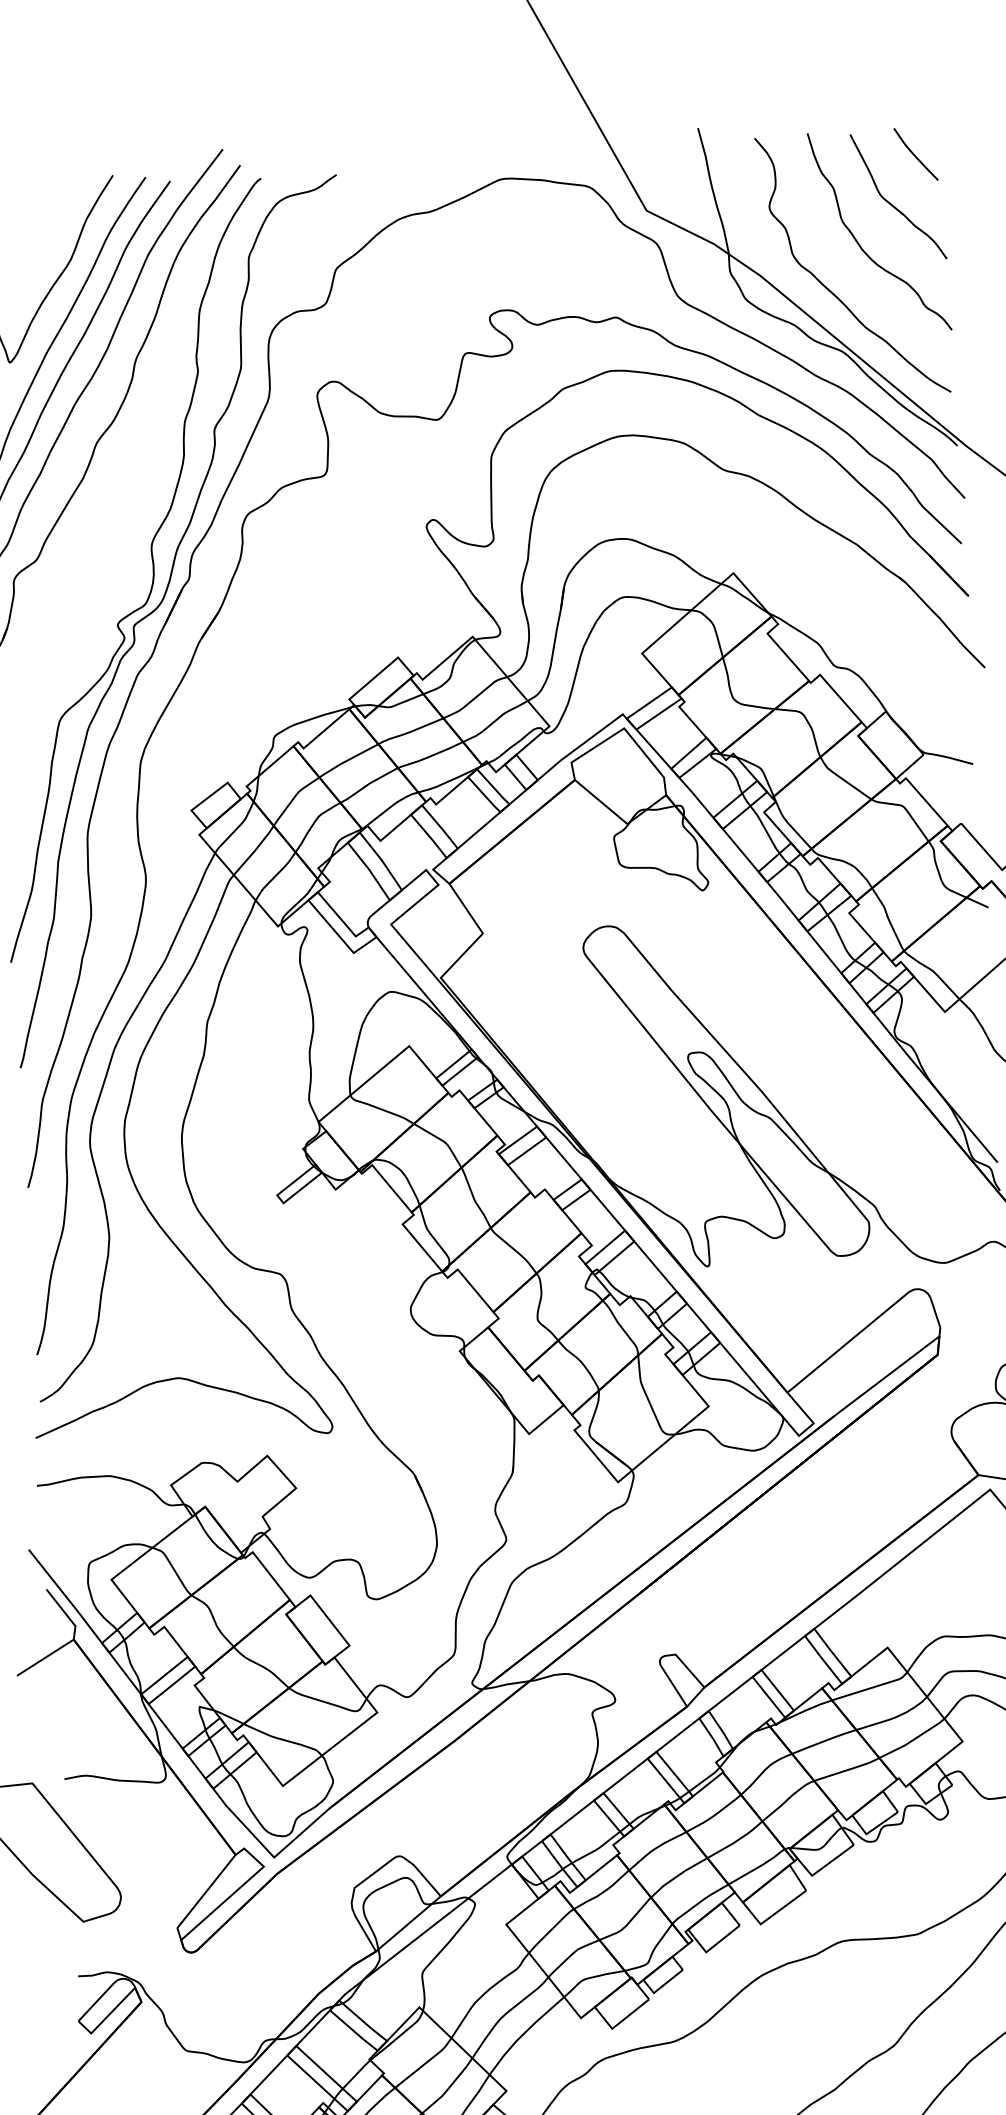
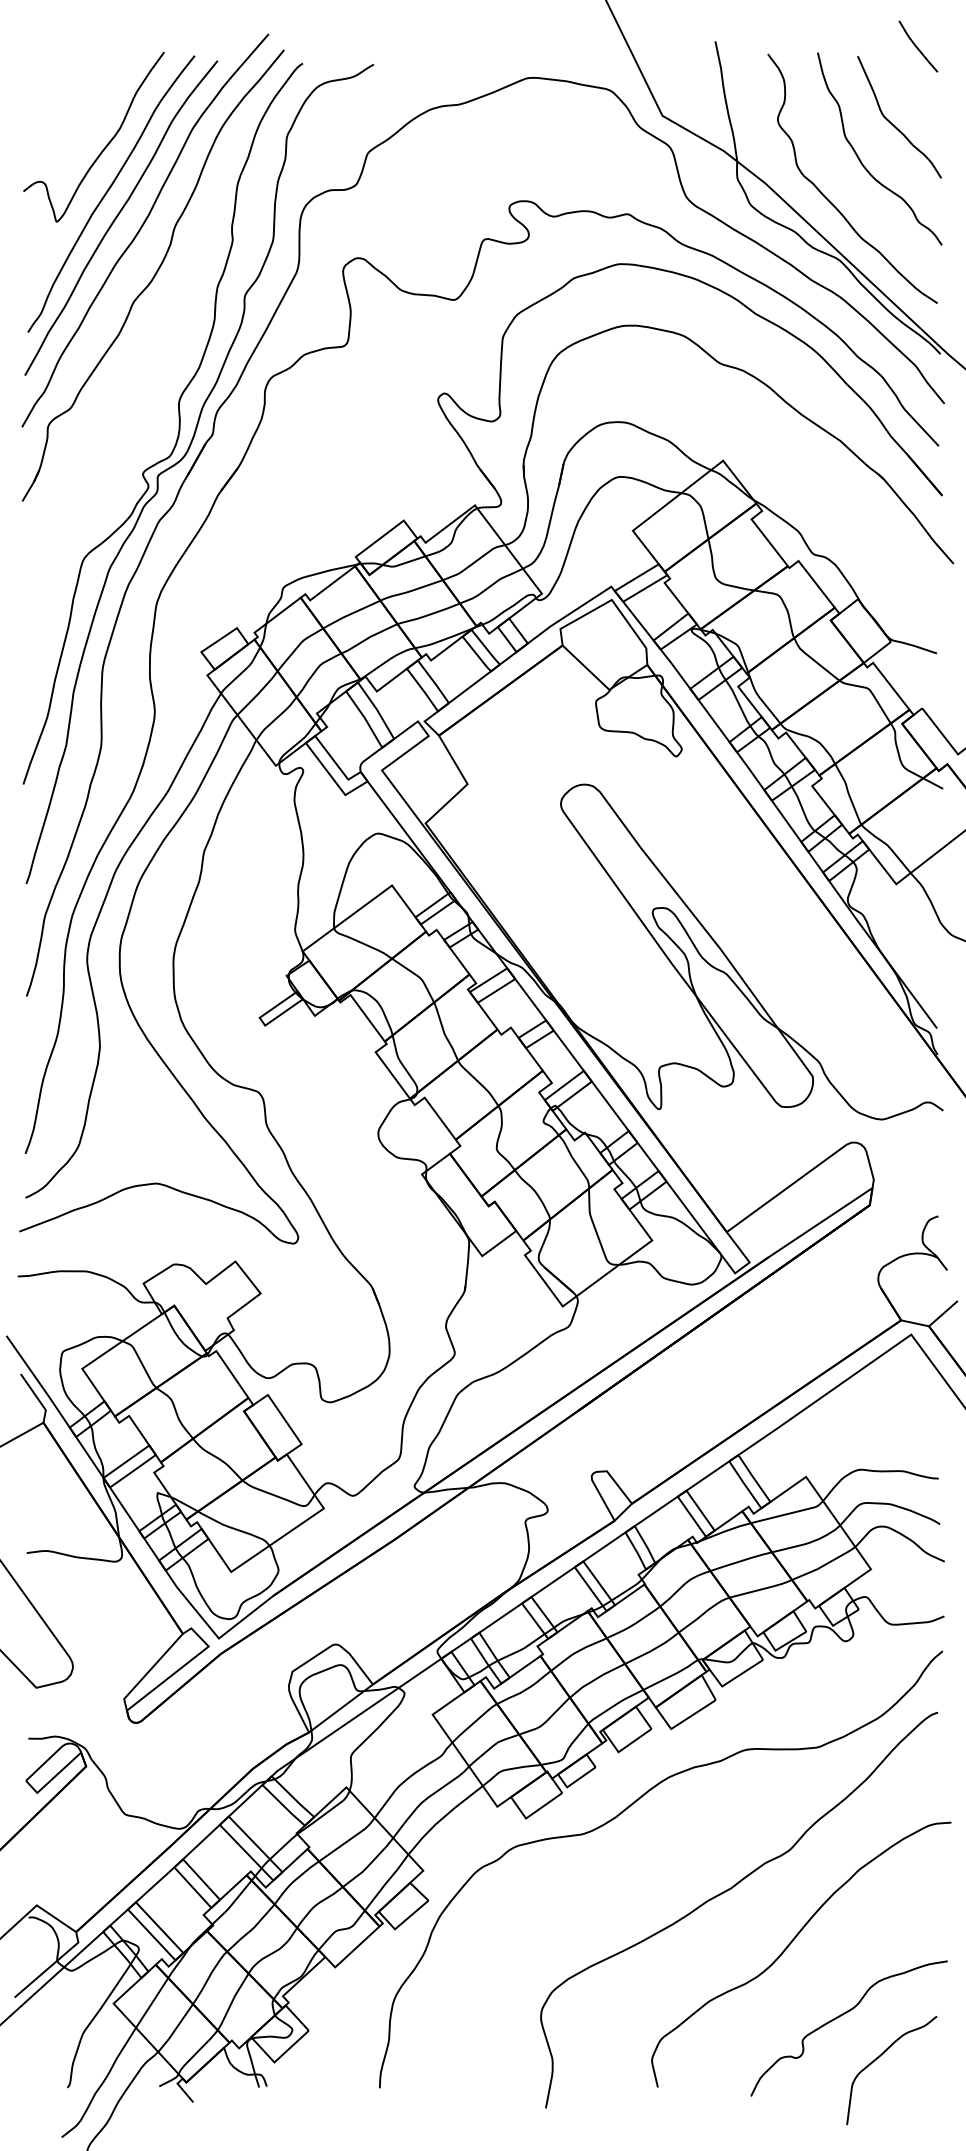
curve: (915, 154) -> (917, 46), moved

